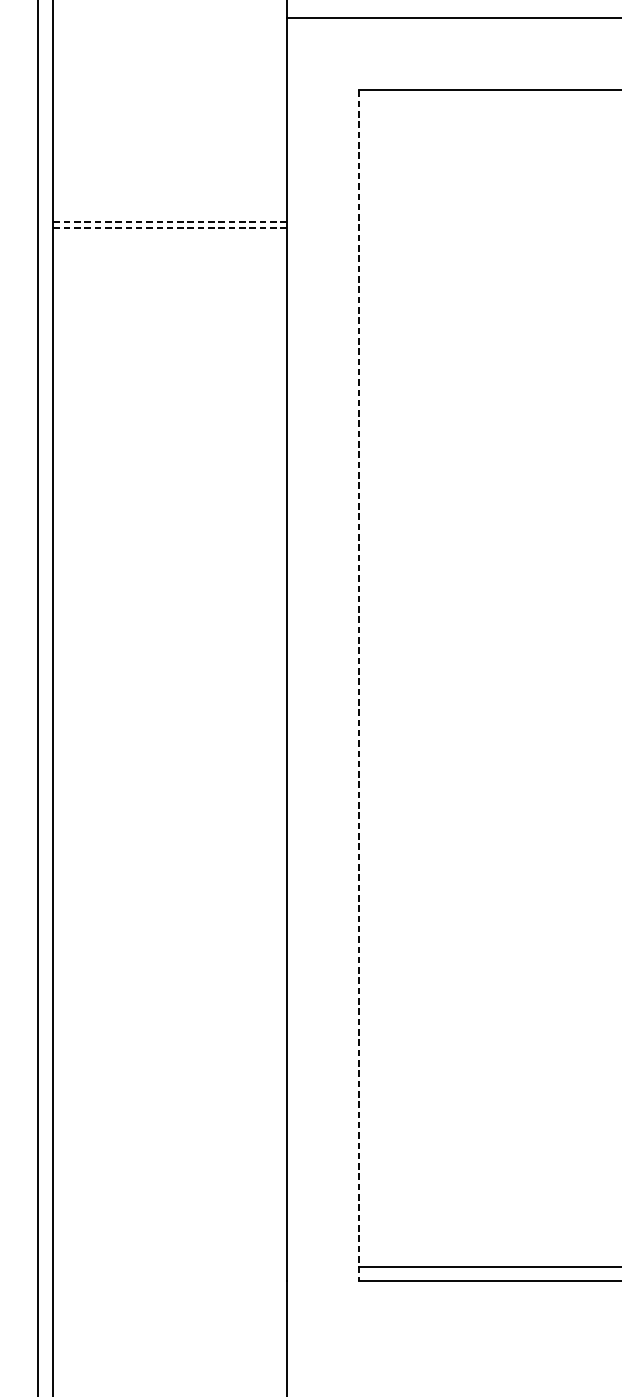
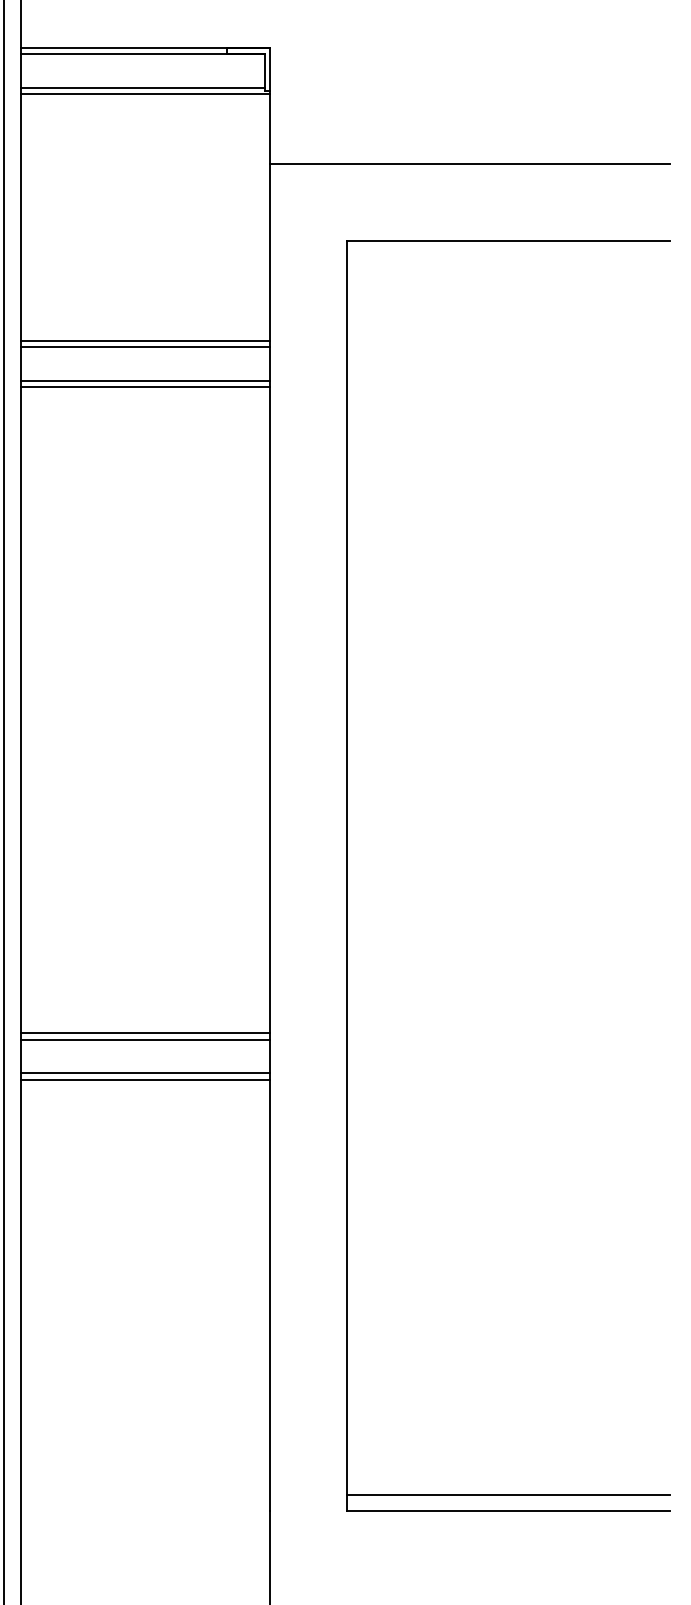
line: (170, 184) -> (145, 340), added
line: (170, 189) -> (145, 346), added
line: (170, 221) -> (145, 380), dashed -> solid
line: (170, 227) -> (145, 386), dashed -> solid
line: (359, 686) -> (347, 876), dashed -> solid
line: (170, 833) -> (145, 1033), added
line: (170, 839) -> (145, 1039), added
line: (170, 871) -> (145, 1073), added
line: (170, 877) -> (145, 1079), added

